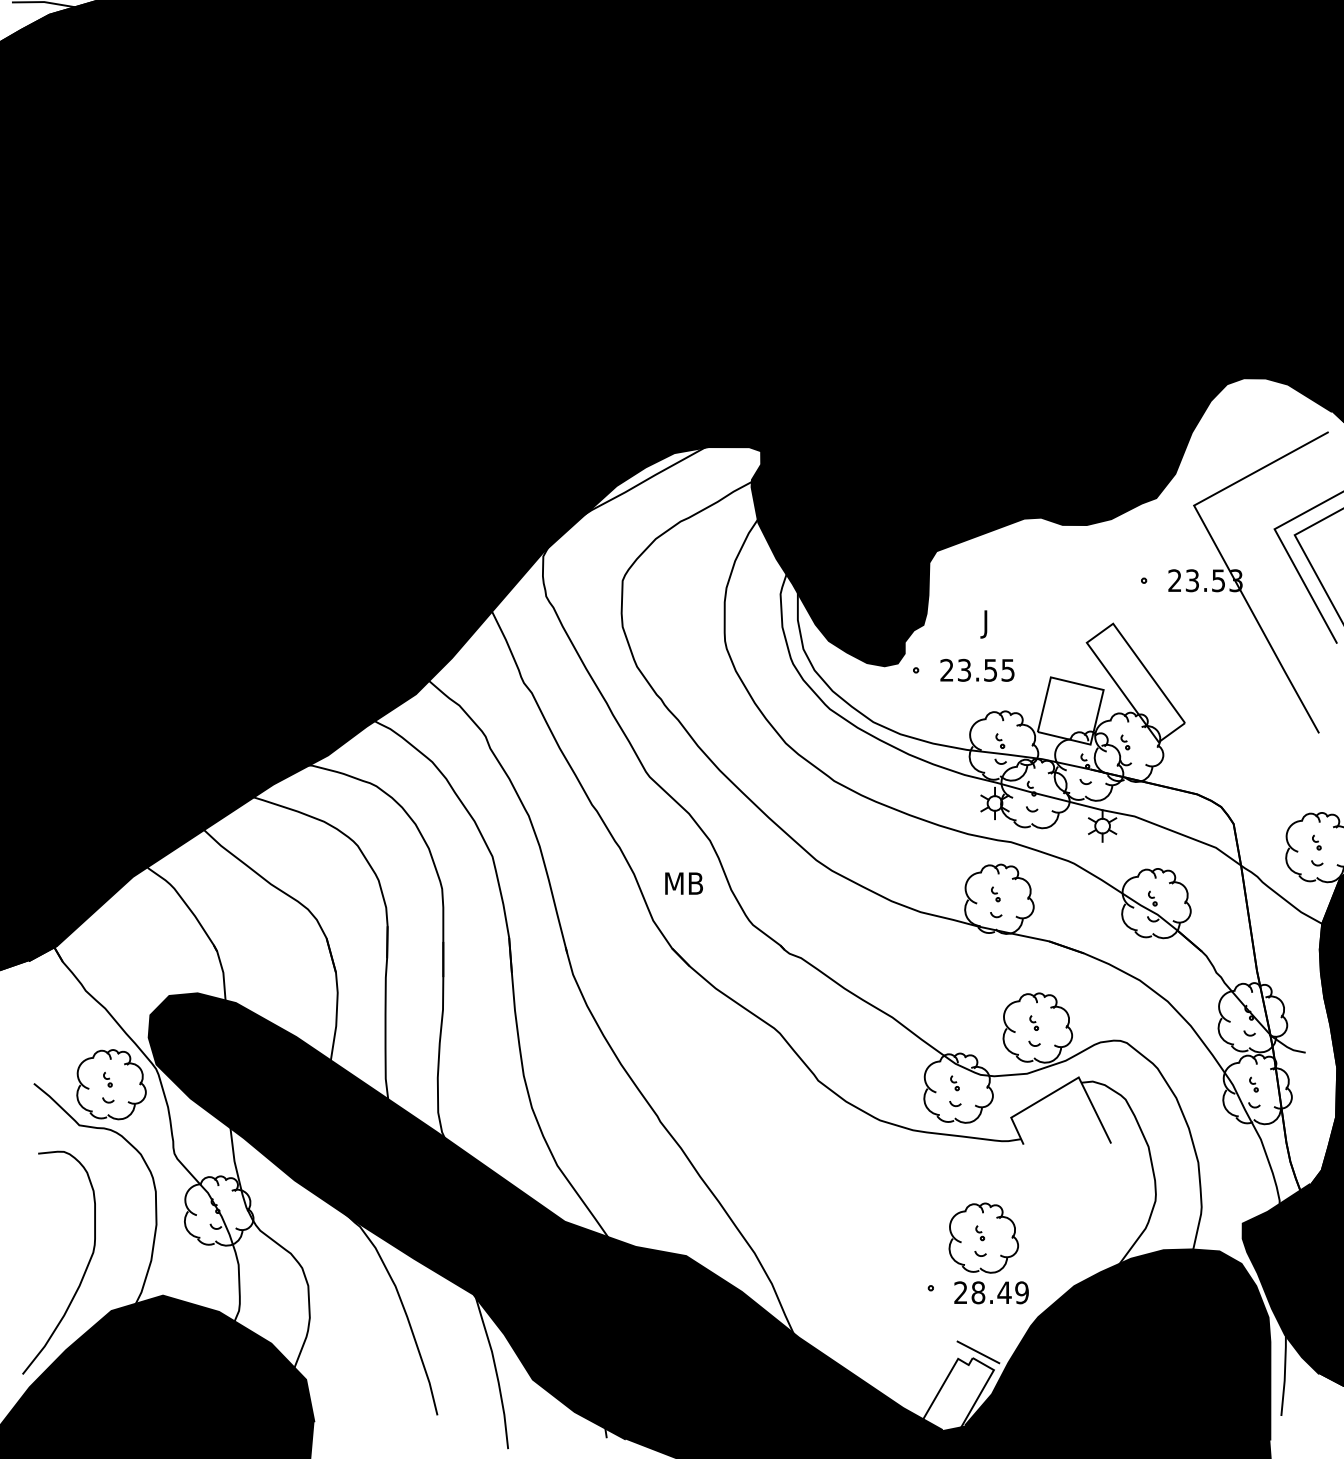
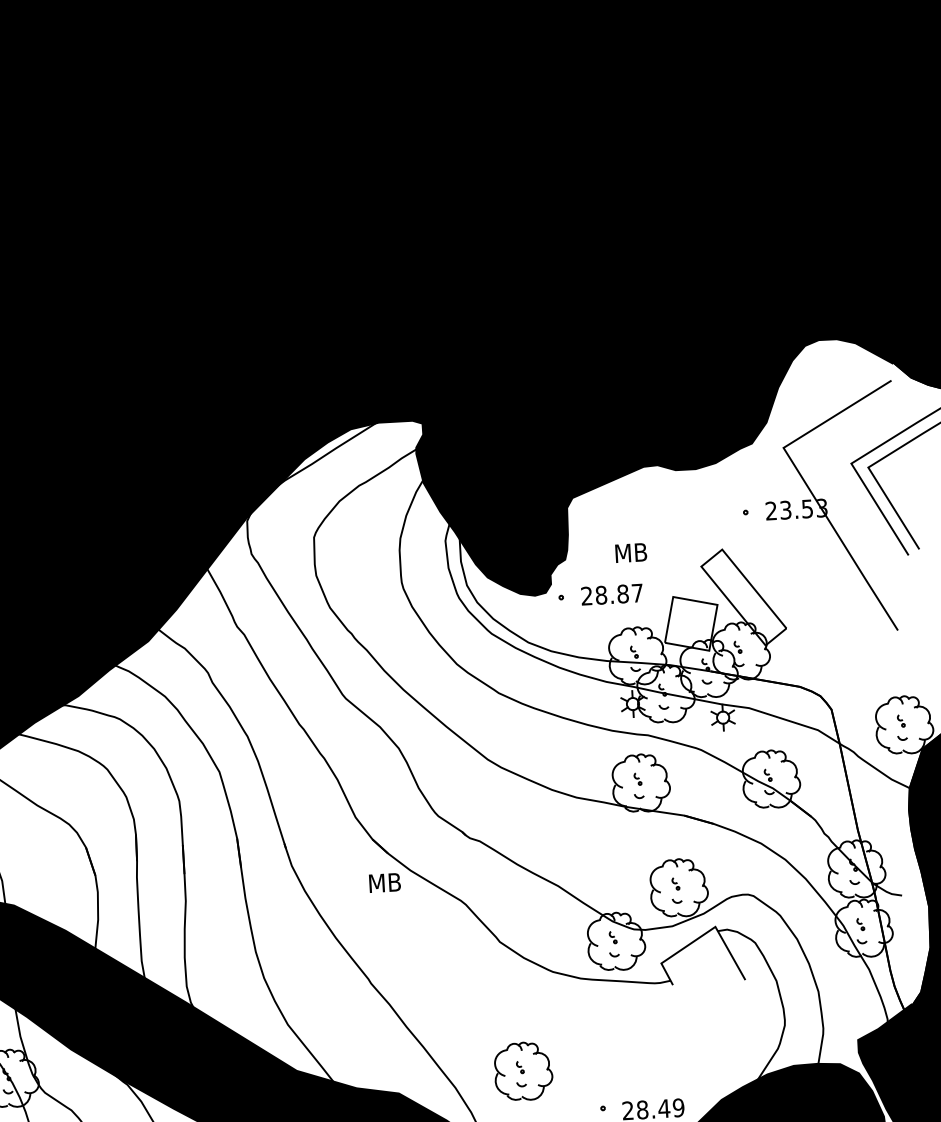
text: (1001, 624) -> (629, 555), J -> MB
text: (985, 669) -> (618, 593), 23.55 -> 28.87
text: (683, 883) -> (384, 882), moved
part: (983, 1237) -> (523, 1070), moved

